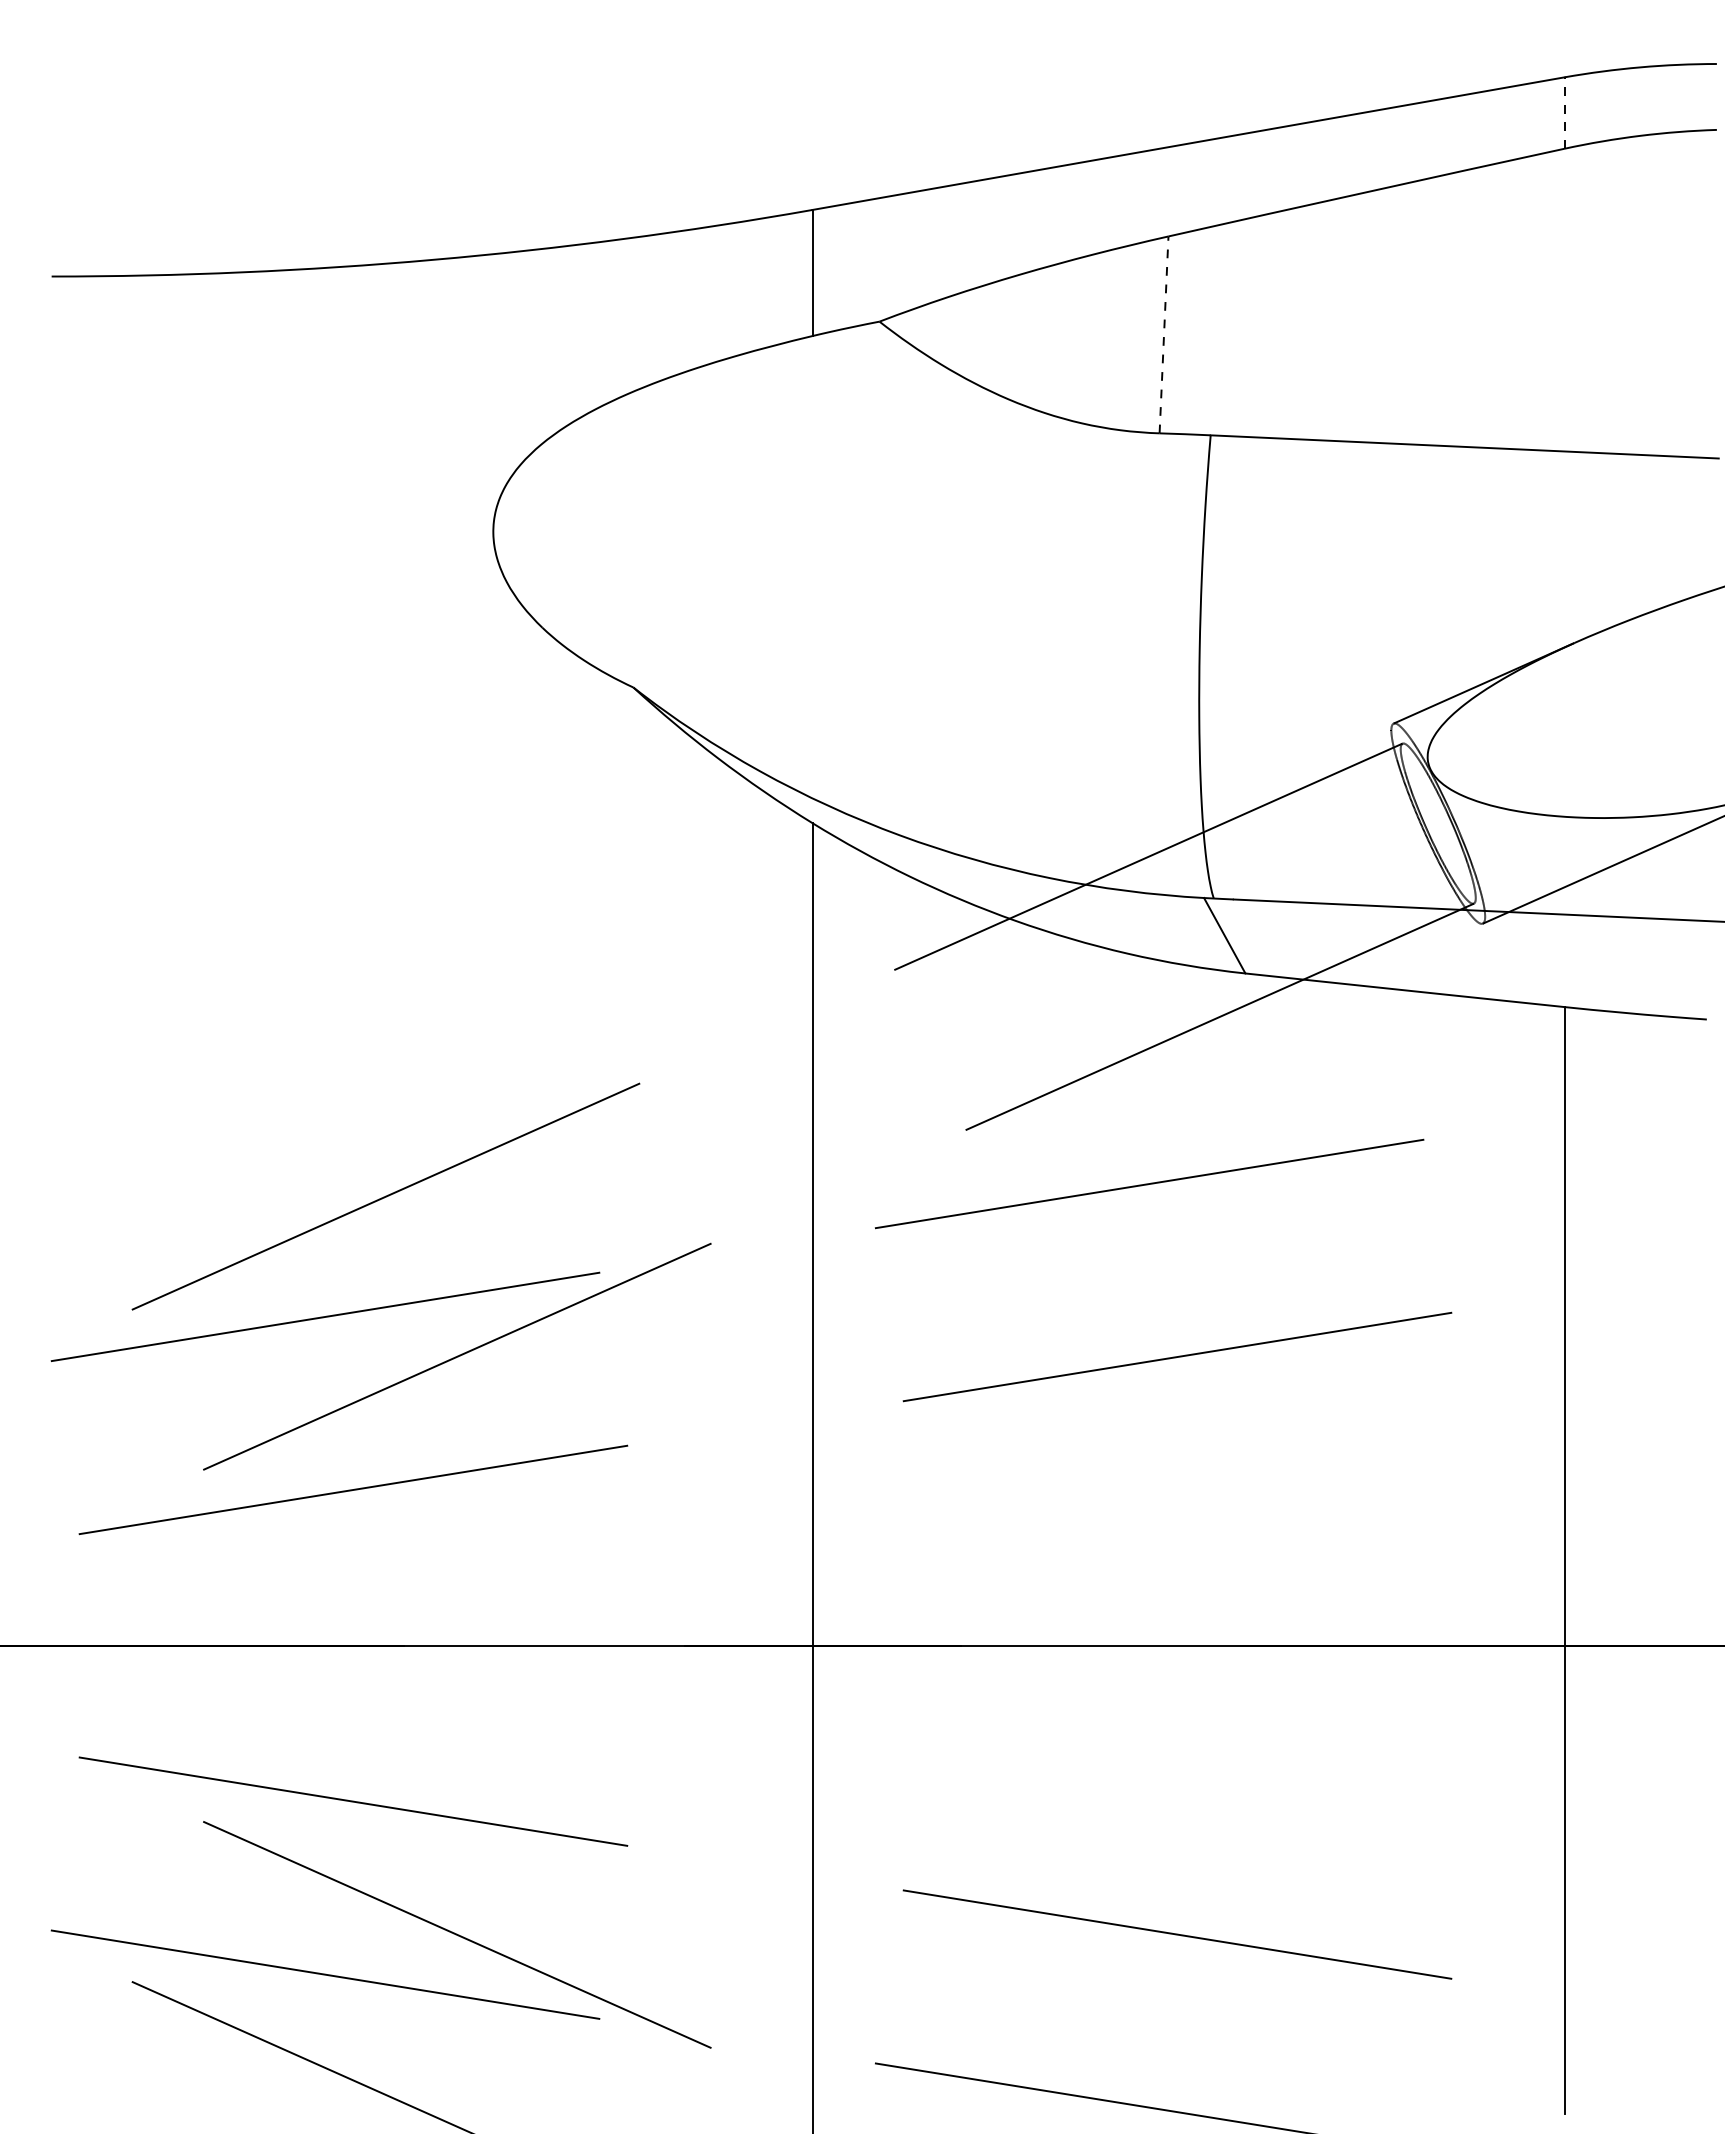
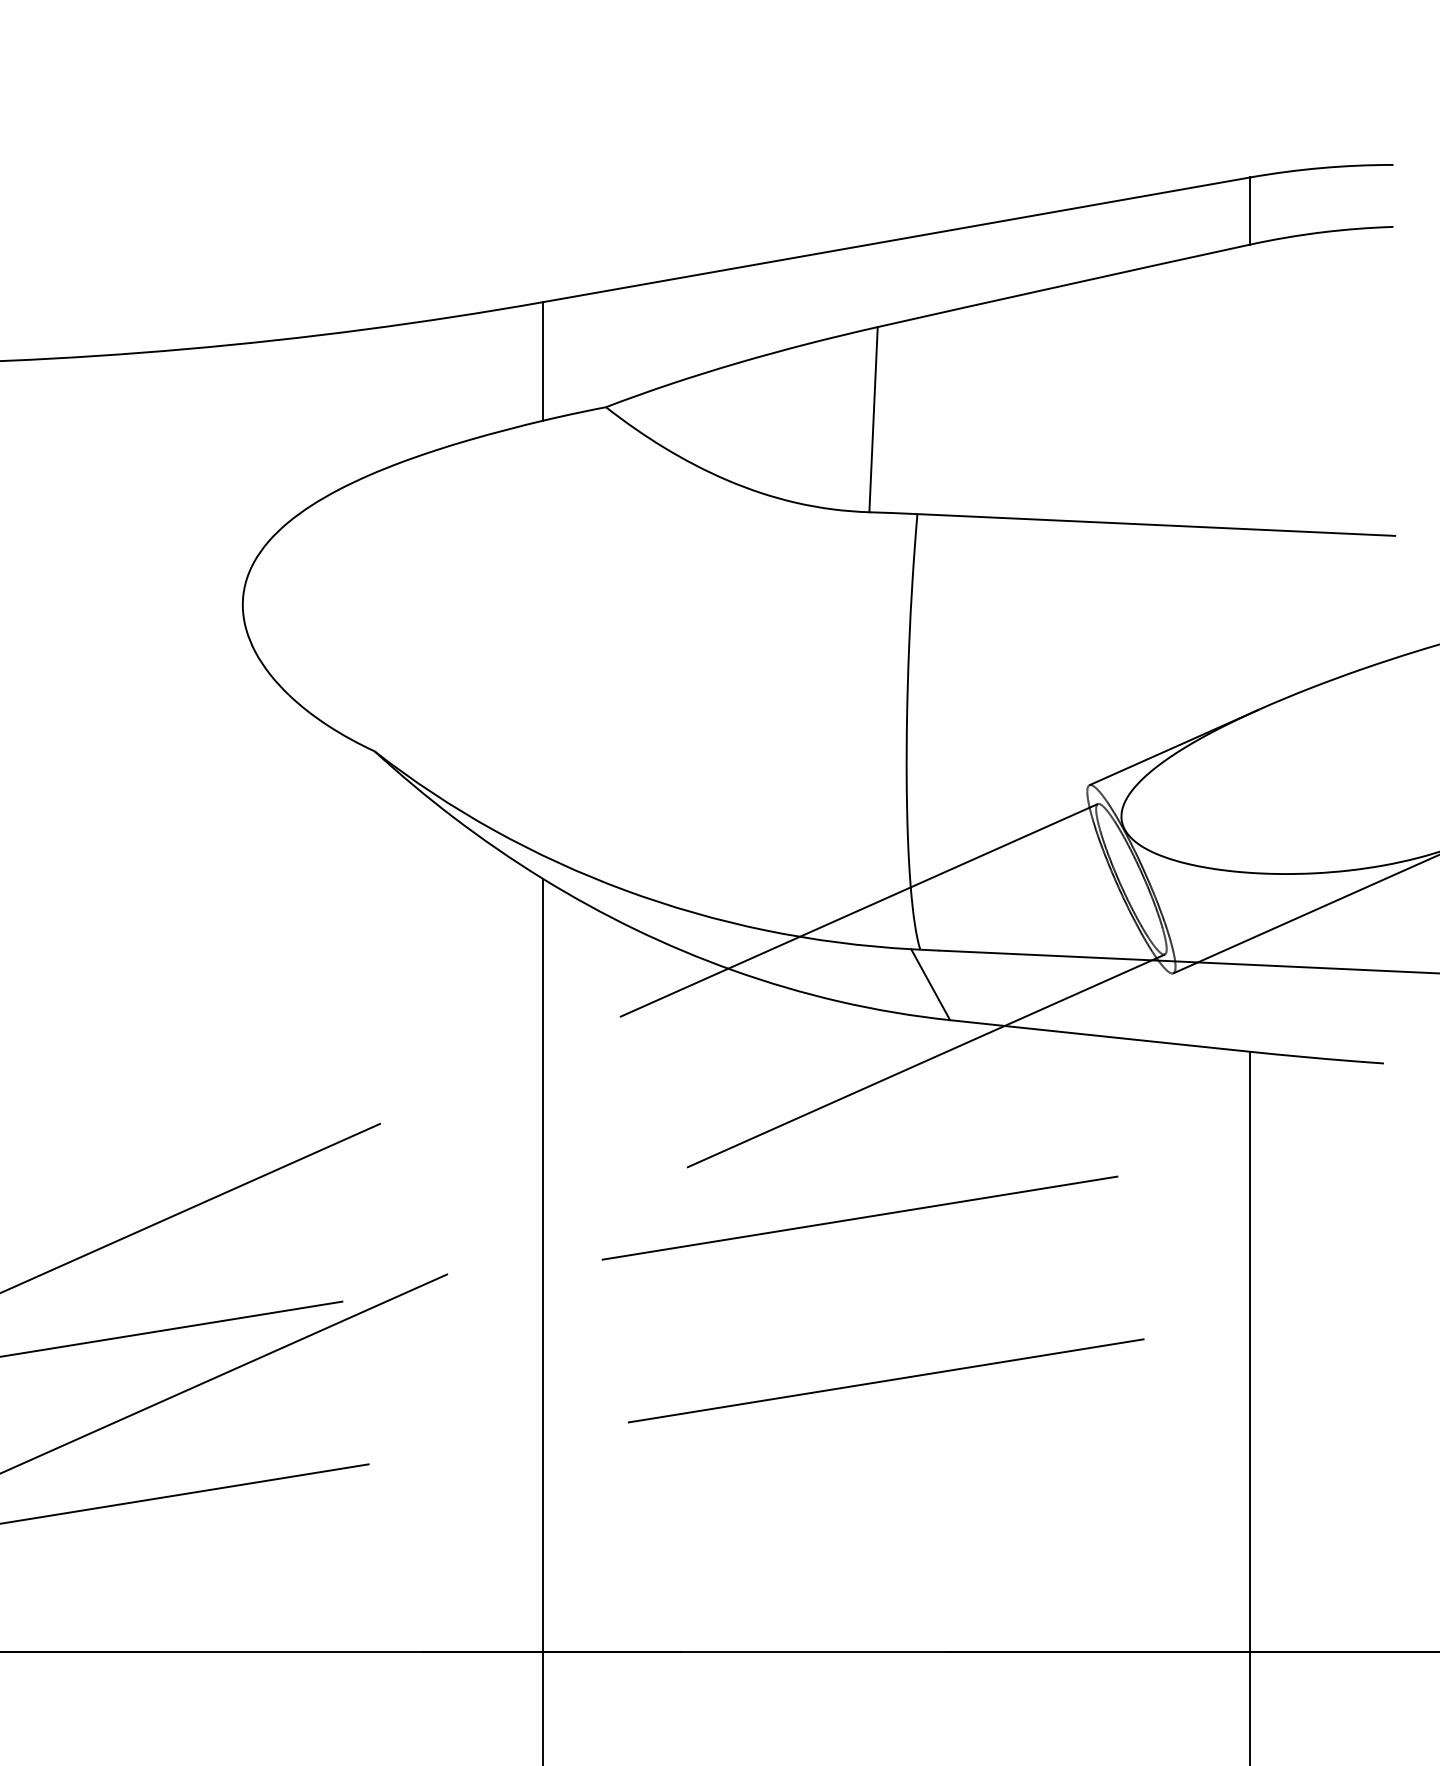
line: (1564, 113) -> (1250, 211), dashed -> solid
line: (1164, 334) -> (873, 419), dashed -> solid

